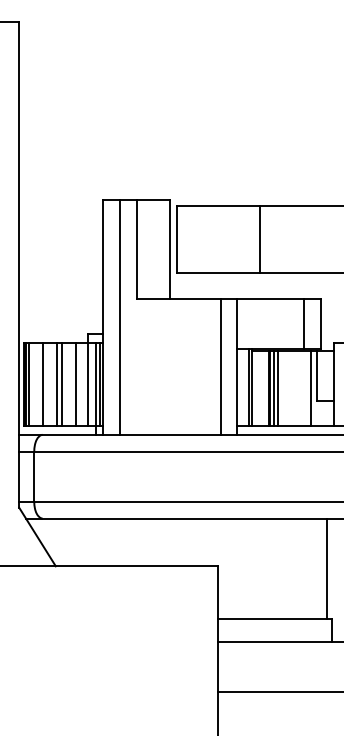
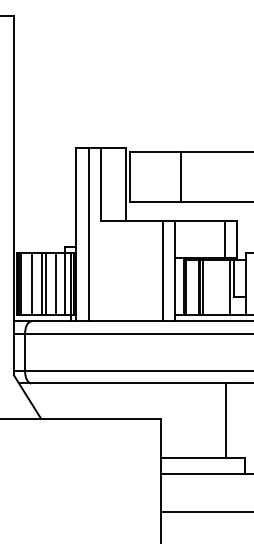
line: (260, 239) -> (180, 176), moved
line: (277, 388) -> (205, 287), removed
line: (327, 568) -> (226, 420), moved

